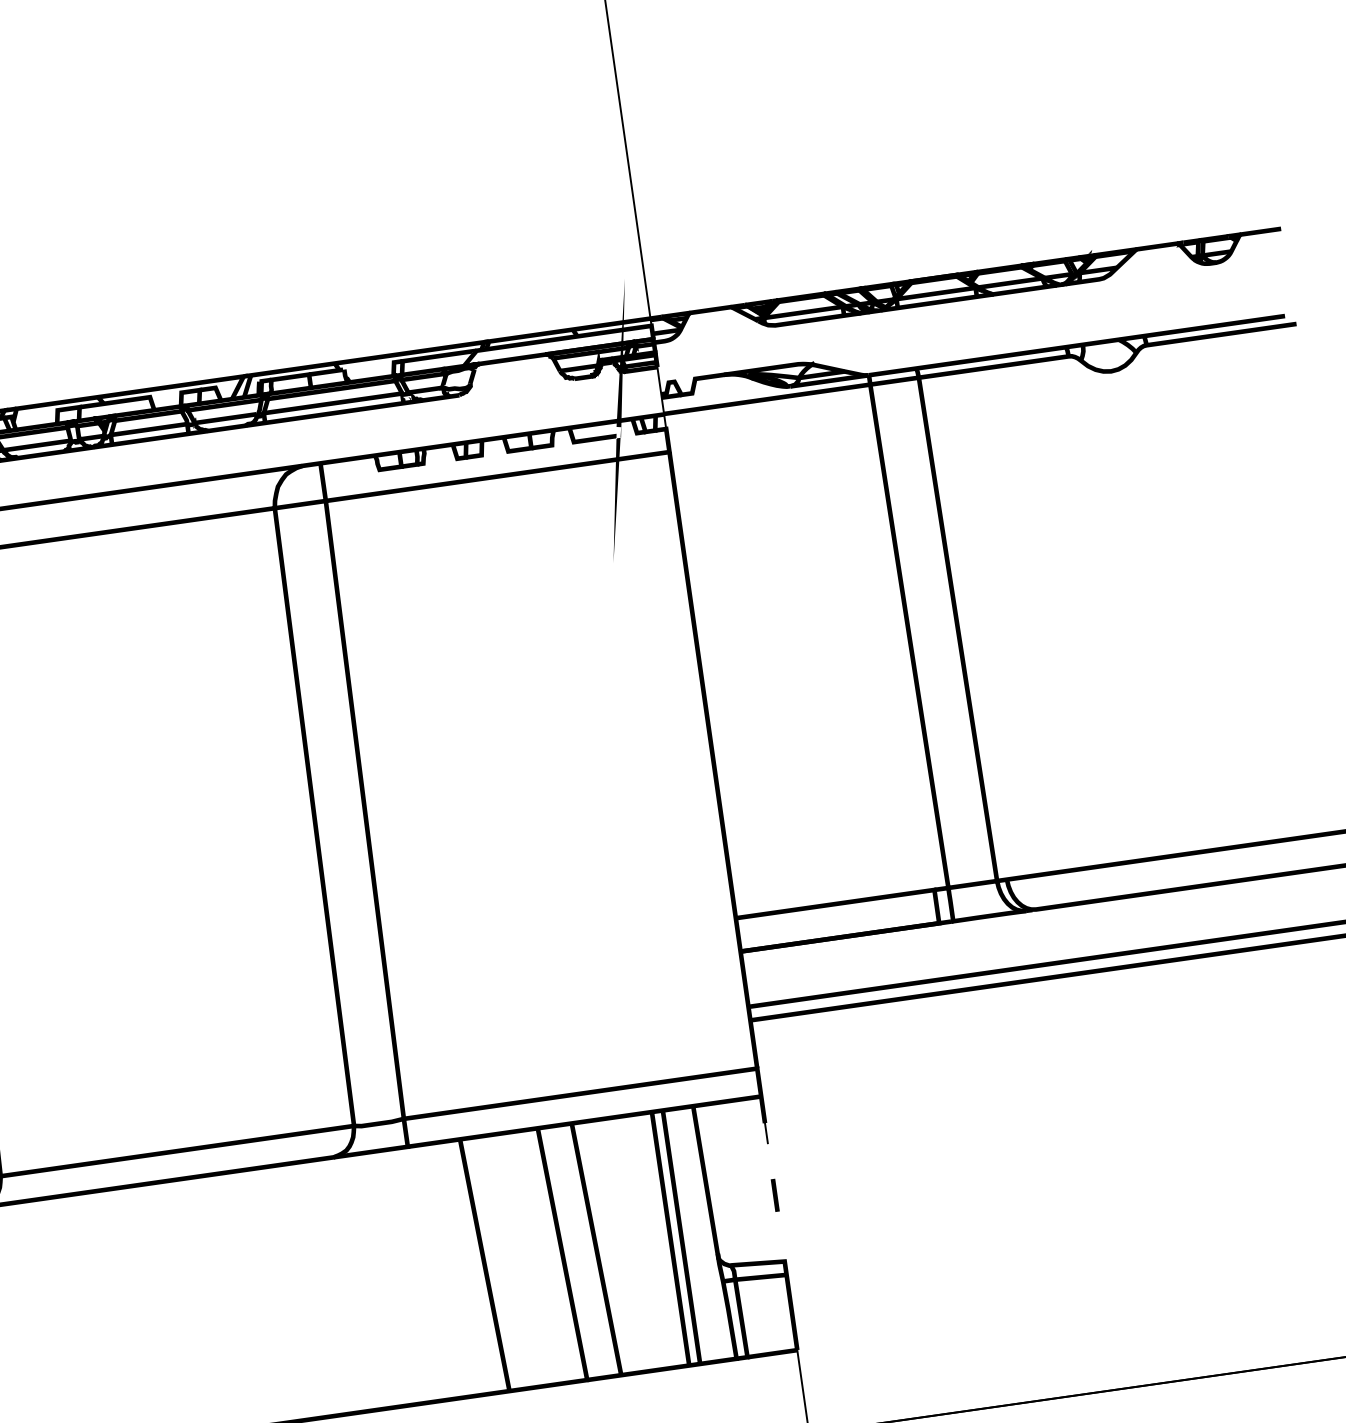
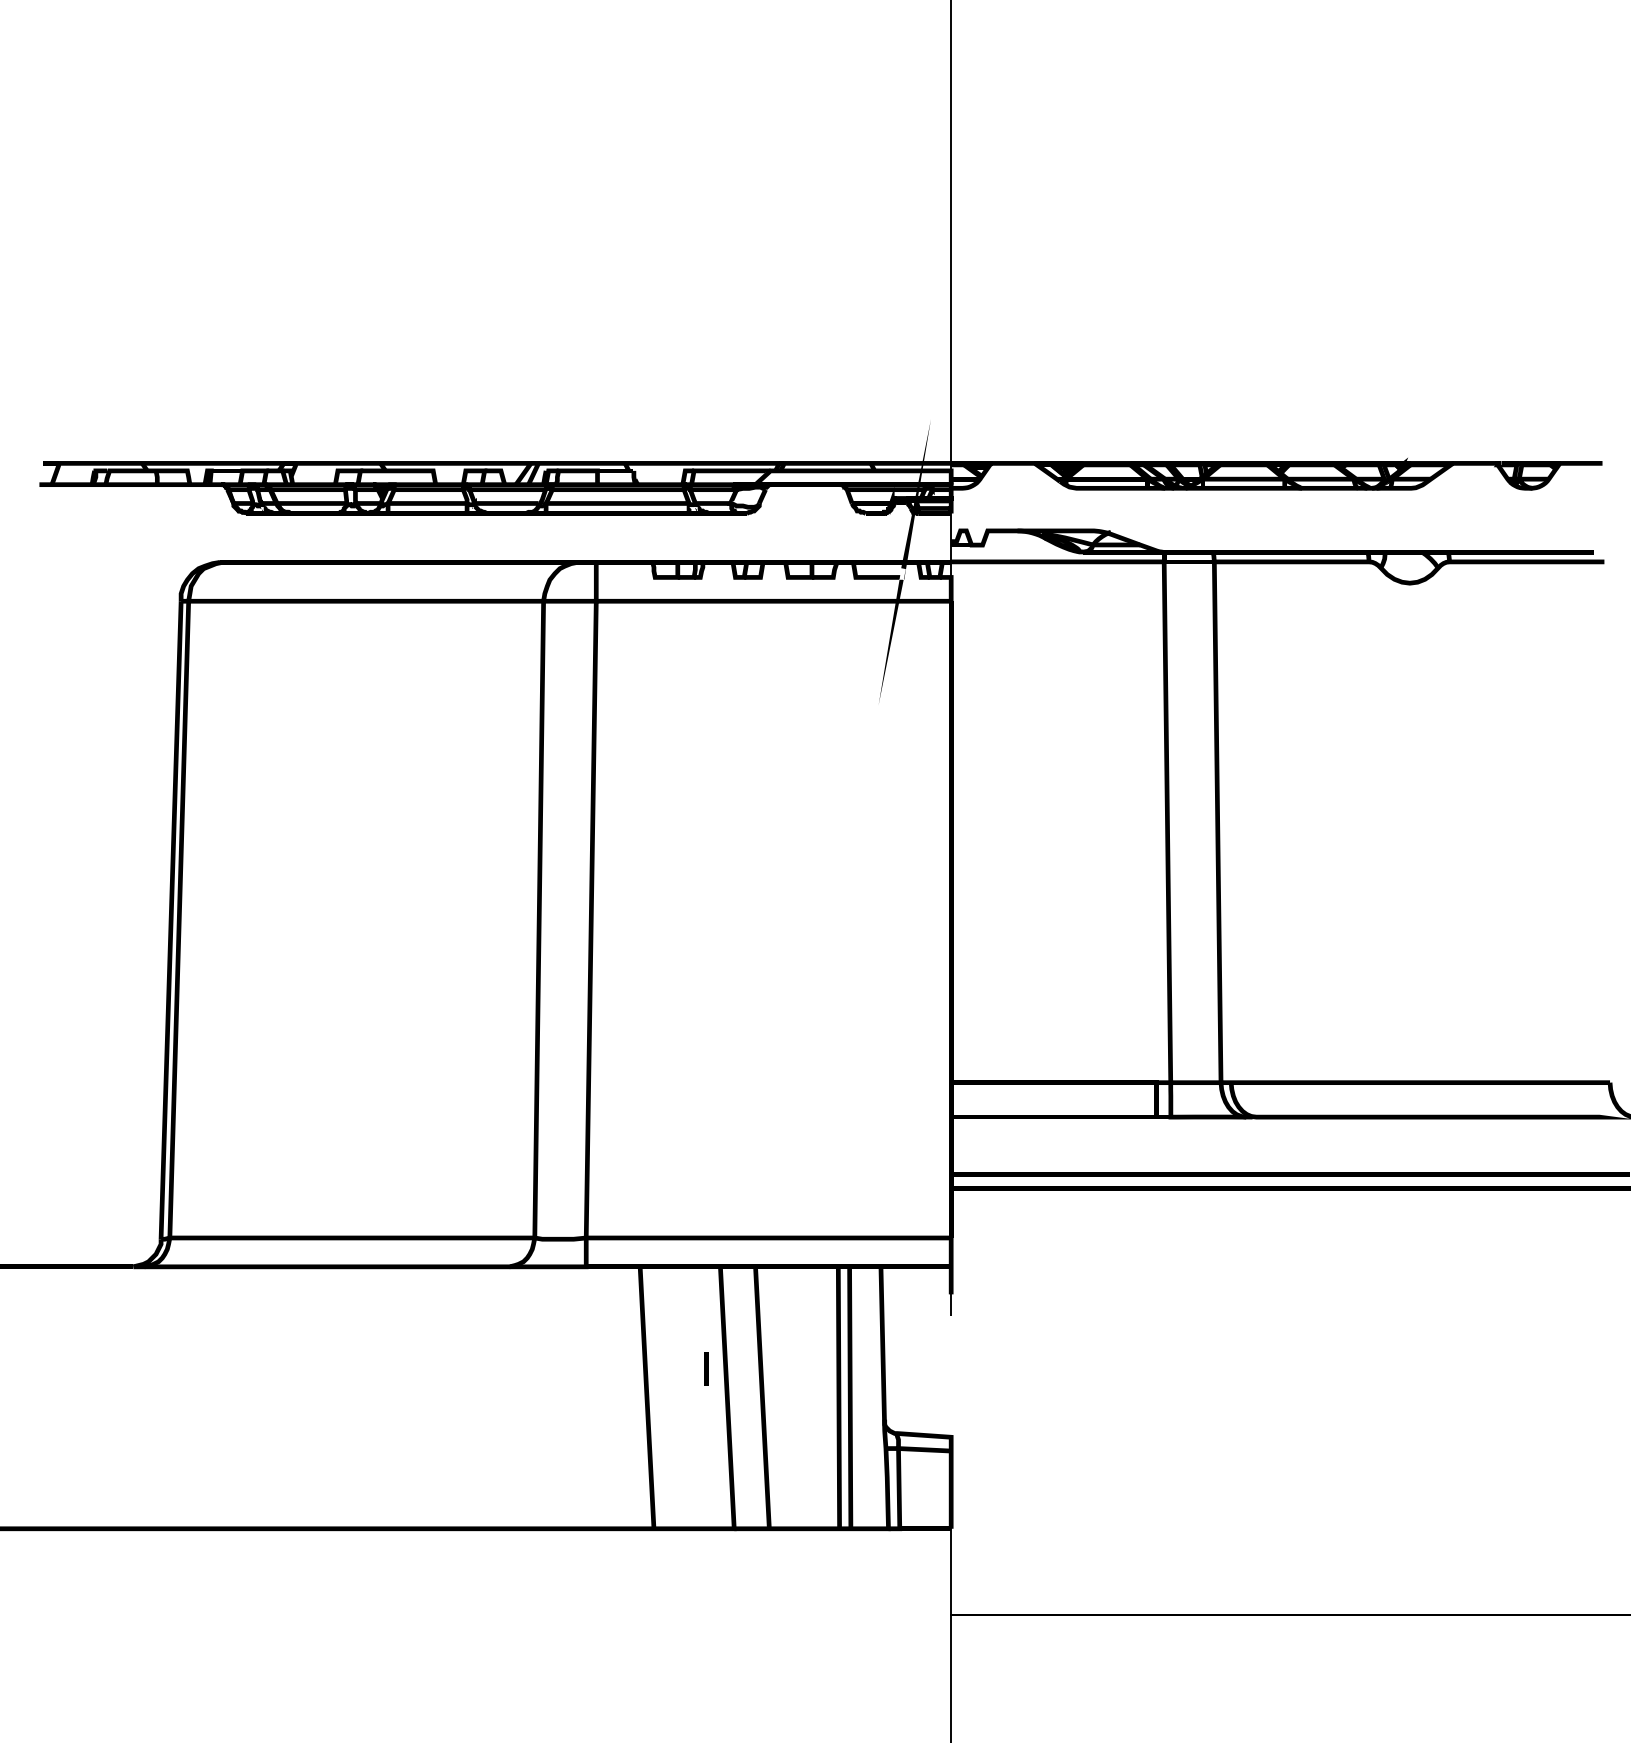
line: (775, 1194) -> (706, 1368), moved

